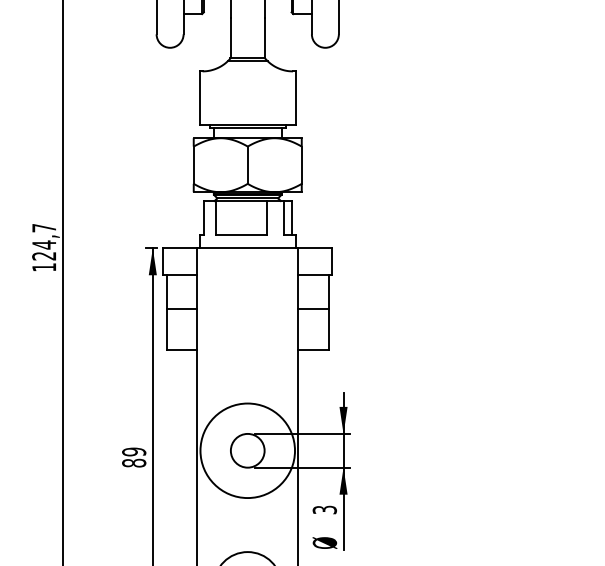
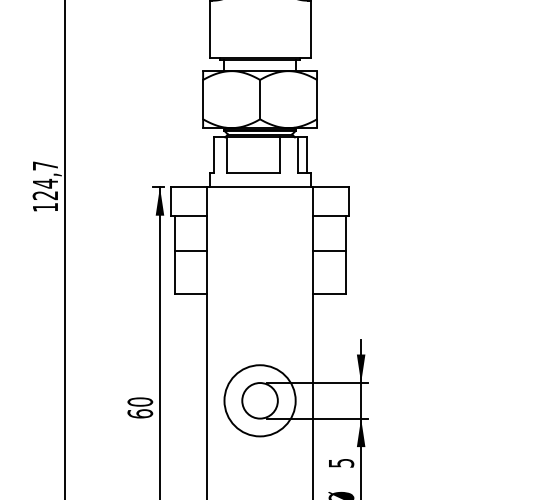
circle: (247, 450) -> (259, 400), size x0.71
text: (134, 457) -> (140, 407), 89 -> 60
text: (324, 509) -> (341, 462), 3 -> 5

